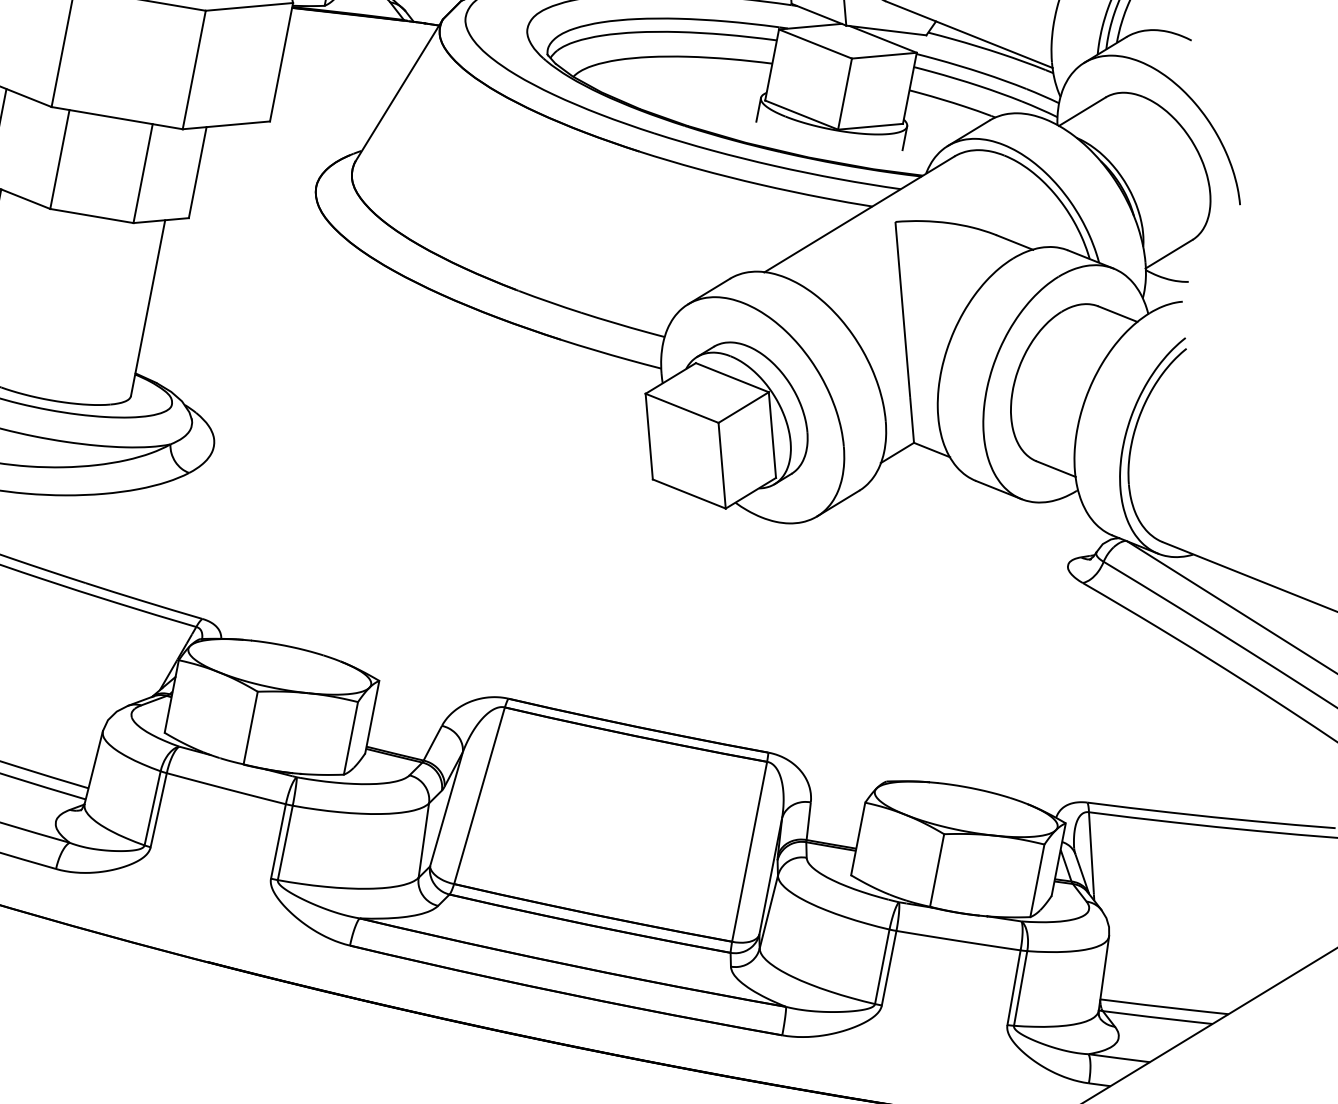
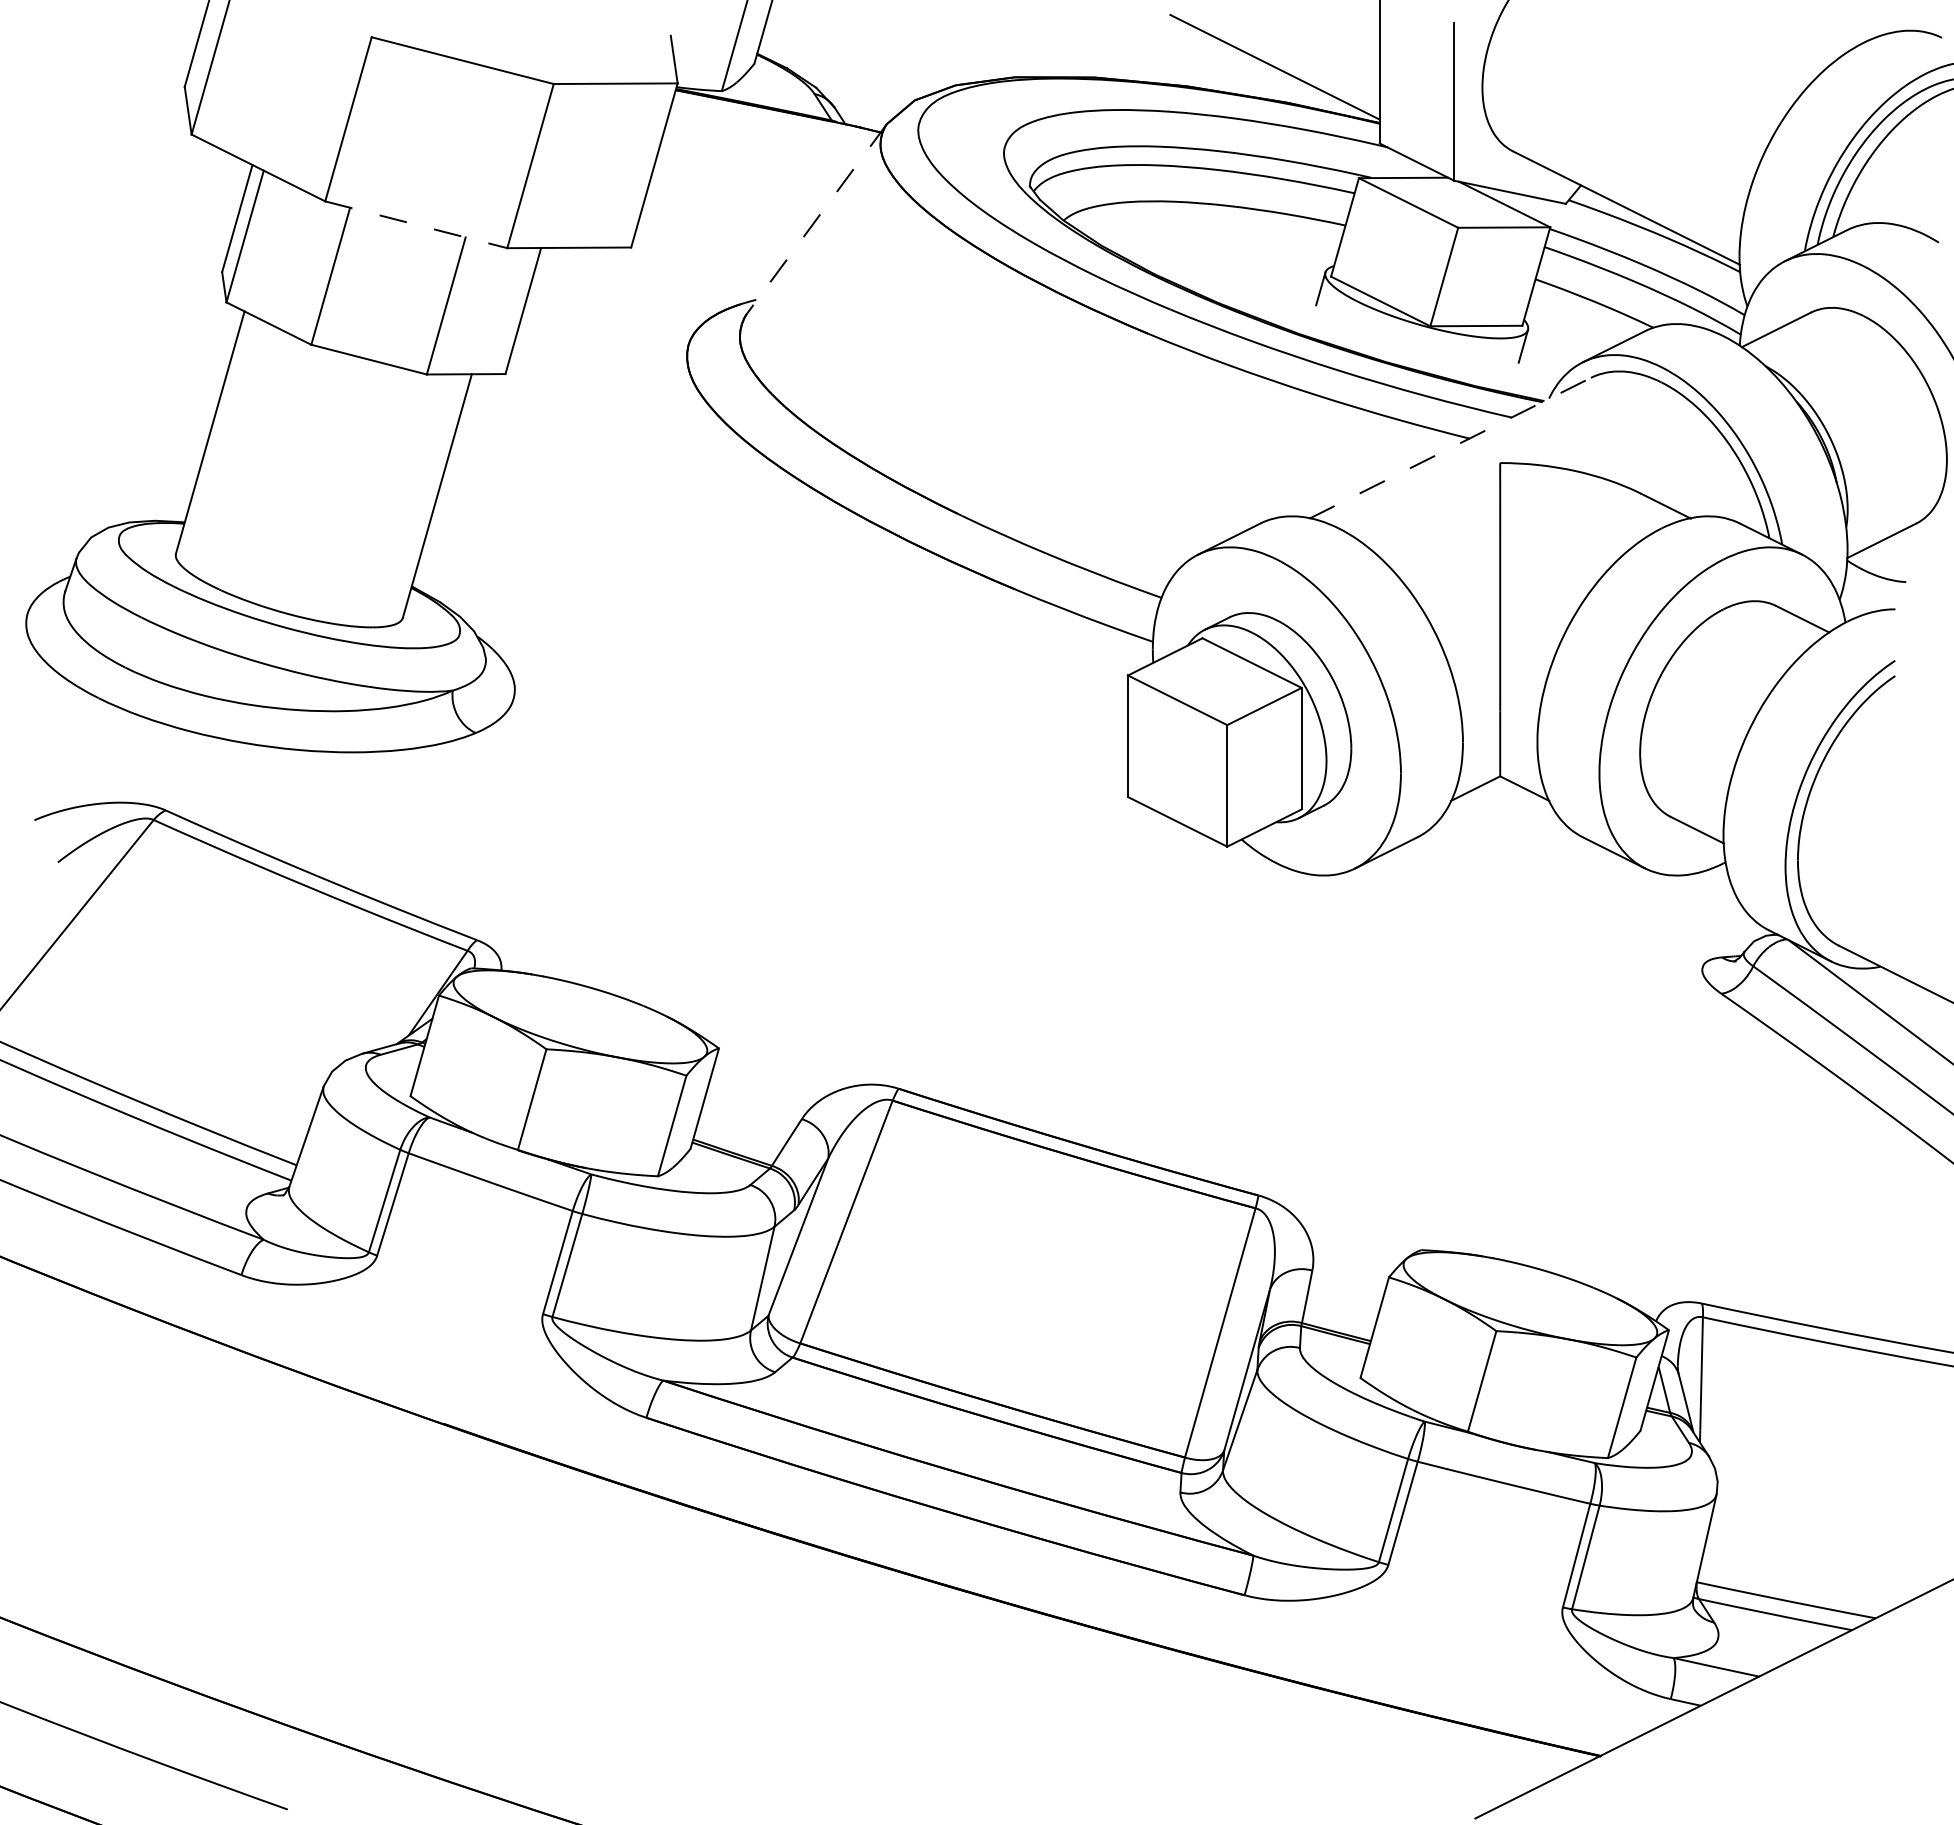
line: (399, 89) -> (817, 218), solid -> dashed
line: (117, 117) -> (416, 224), solid -> dashed
line: (859, 214) -> (1450, 448), solid -> dashed

